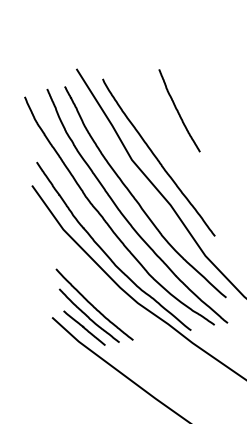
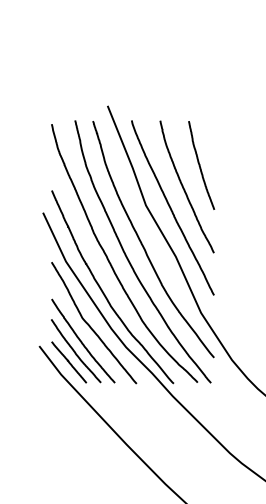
curve: (166, 135) -> (184, 187), added
curve: (98, 288) -> (90, 325), added

